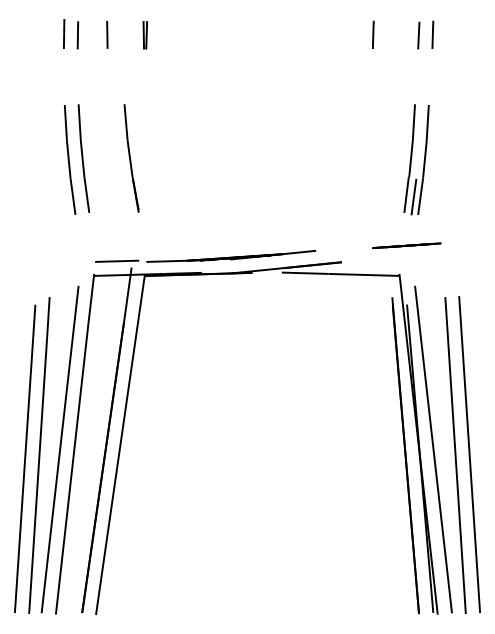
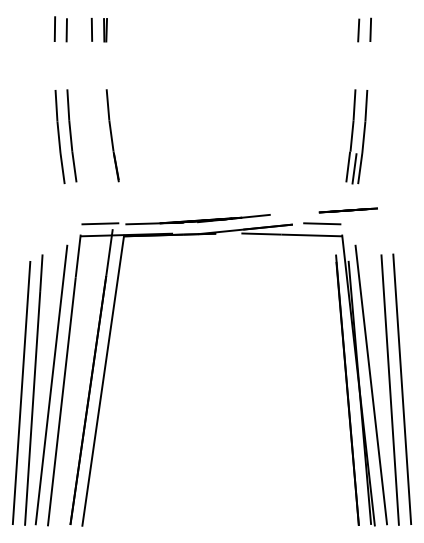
line: (373, 34) -> (319, 29), removed
line: (145, 35) -> (105, 30), moved
line: (376, 260) -> (322, 223), added

